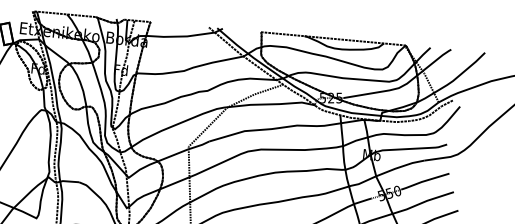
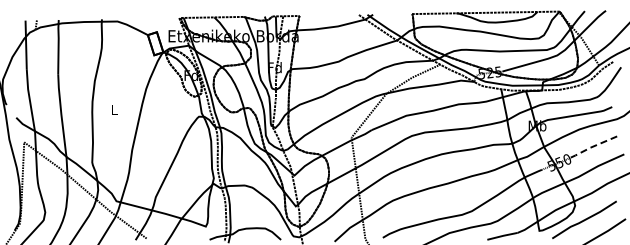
line: (423, 181) -> (592, 146), solid -> dashed

